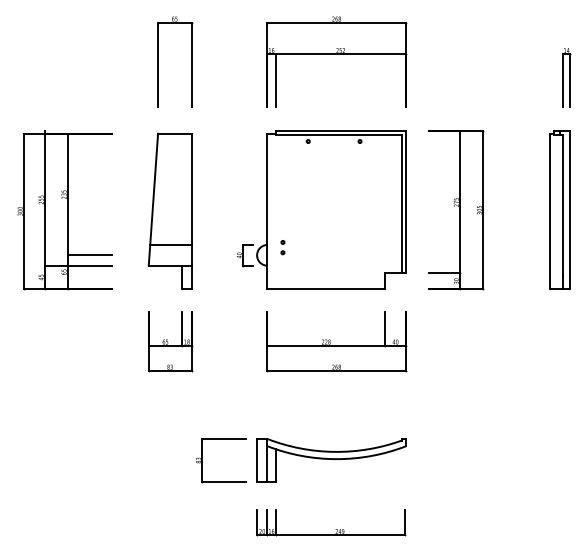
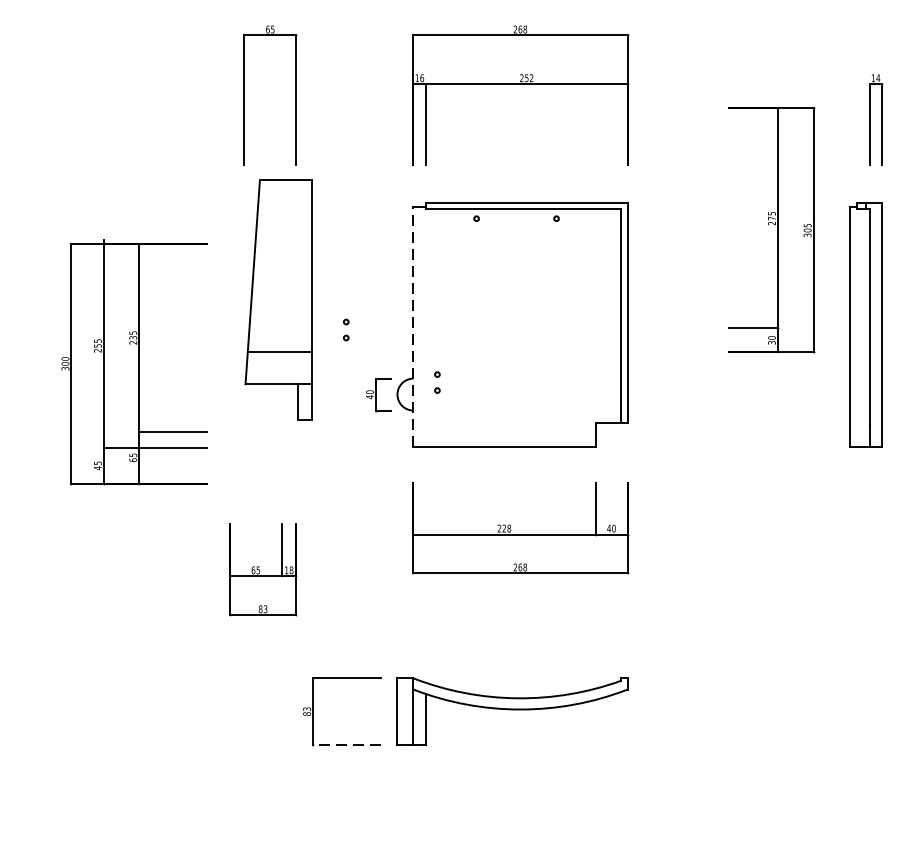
part: (64, 210) -> (133, 362), moved
part: (169, 210) -> (277, 299), moved
part: (456, 210) -> (772, 231), moved
line: (267, 211) -> (413, 326), solid -> dashed
part: (223, 213) -> (345, 329), added
part: (170, 341) -> (263, 569), moved
line: (223, 481) -> (345, 744), solid -> dashed
part: (335, 529) -> (518, 818), removed

